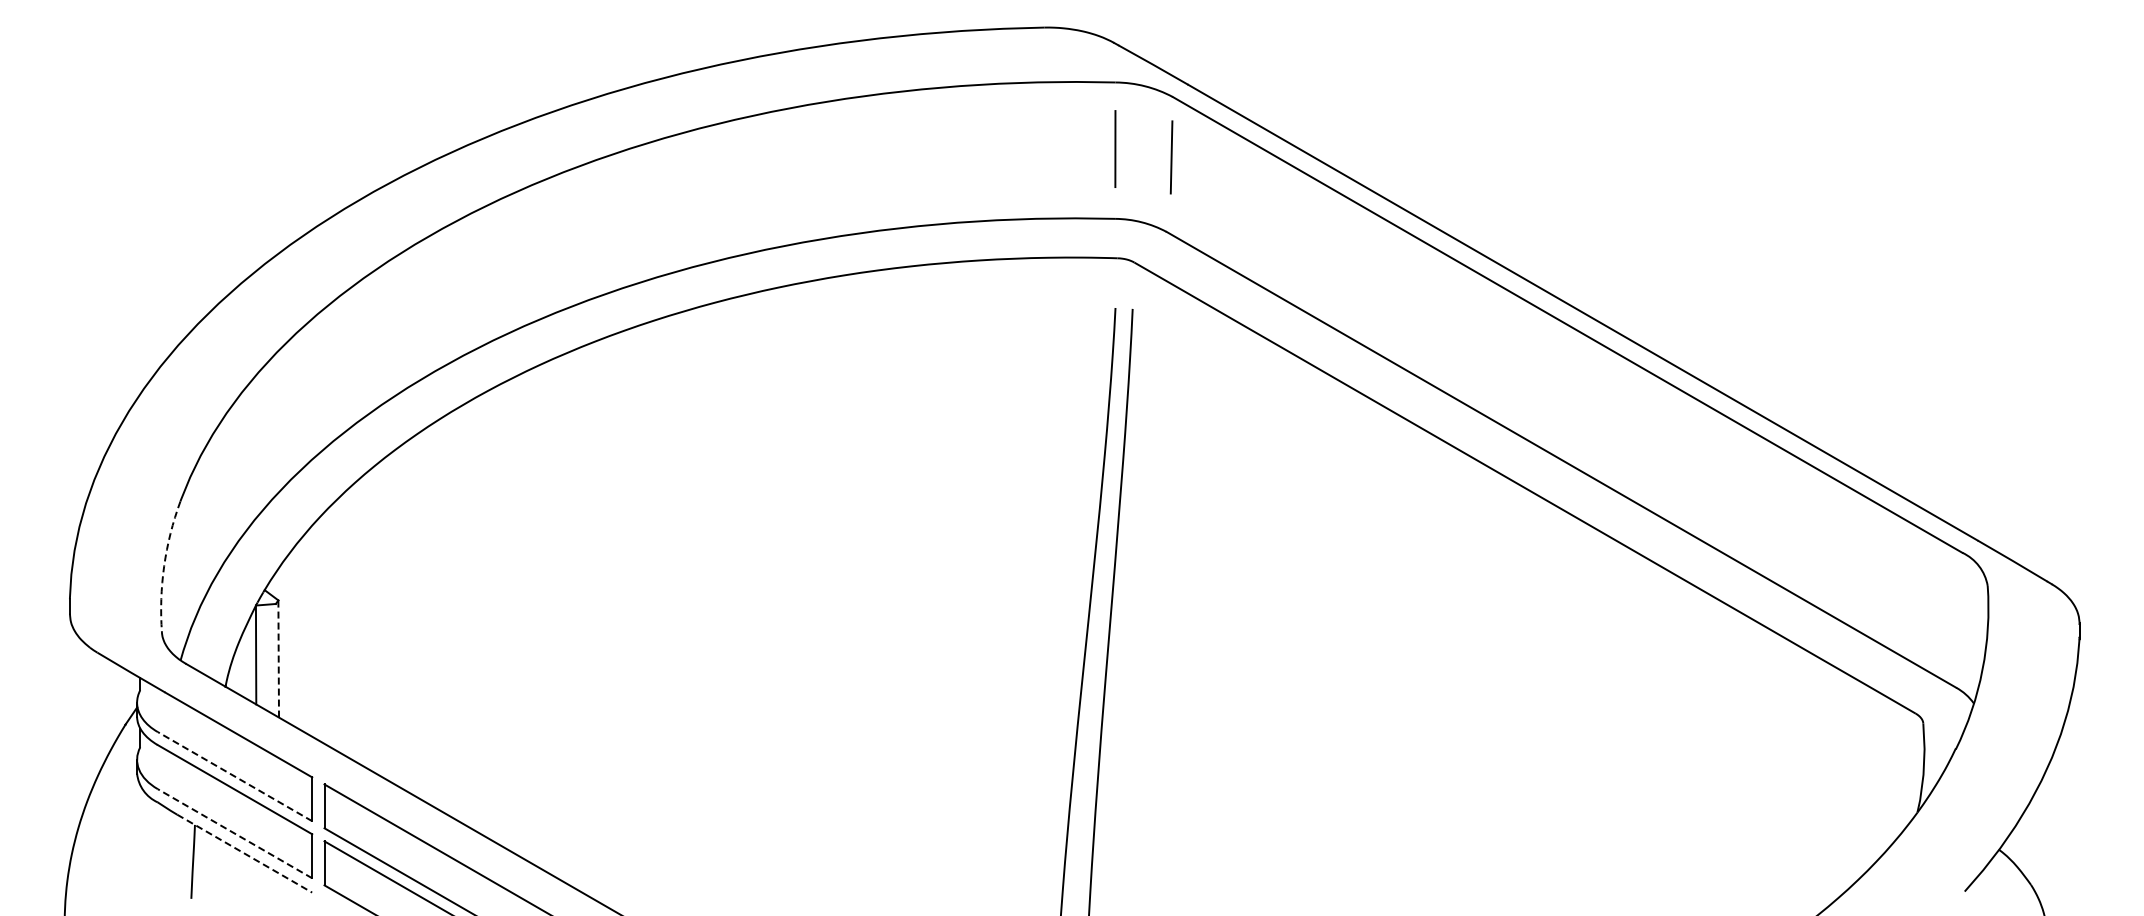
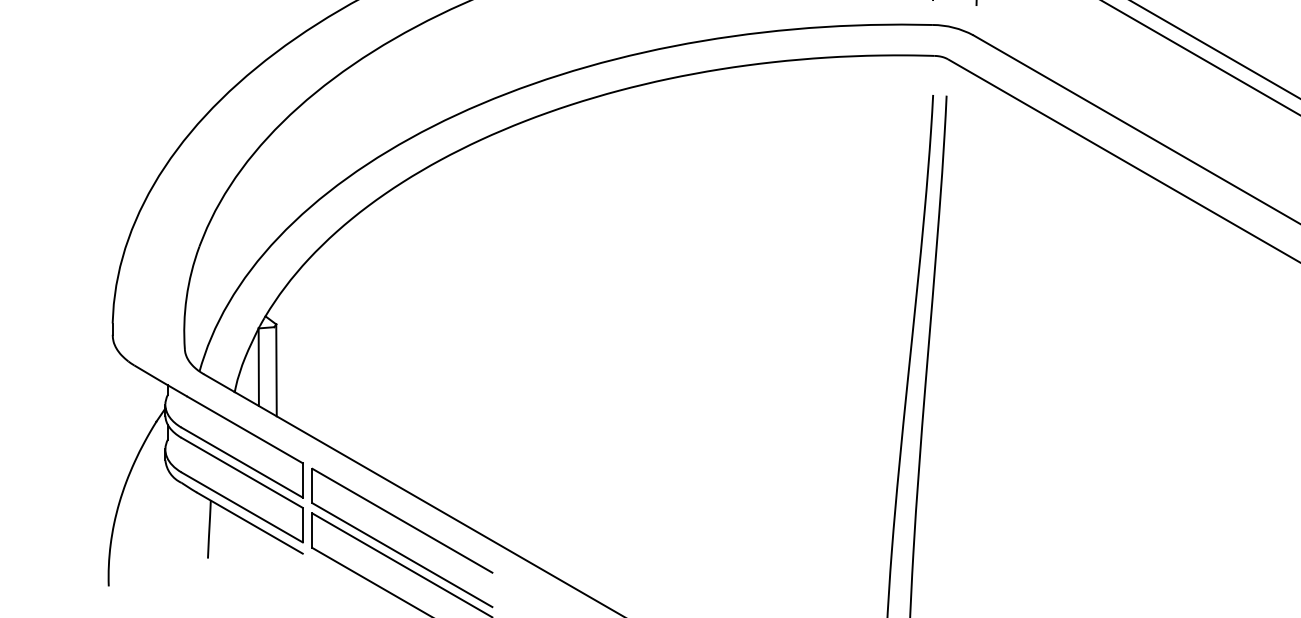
arc: (164, 566) -> (186, 297), dashed -> solid
line: (278, 658) -> (276, 369), dashed -> solid
line: (234, 776) -> (241, 462), dashed -> solid
line: (234, 833) -> (241, 507), dashed -> solid
line: (244, 853) -> (249, 522), dashed -> solid

